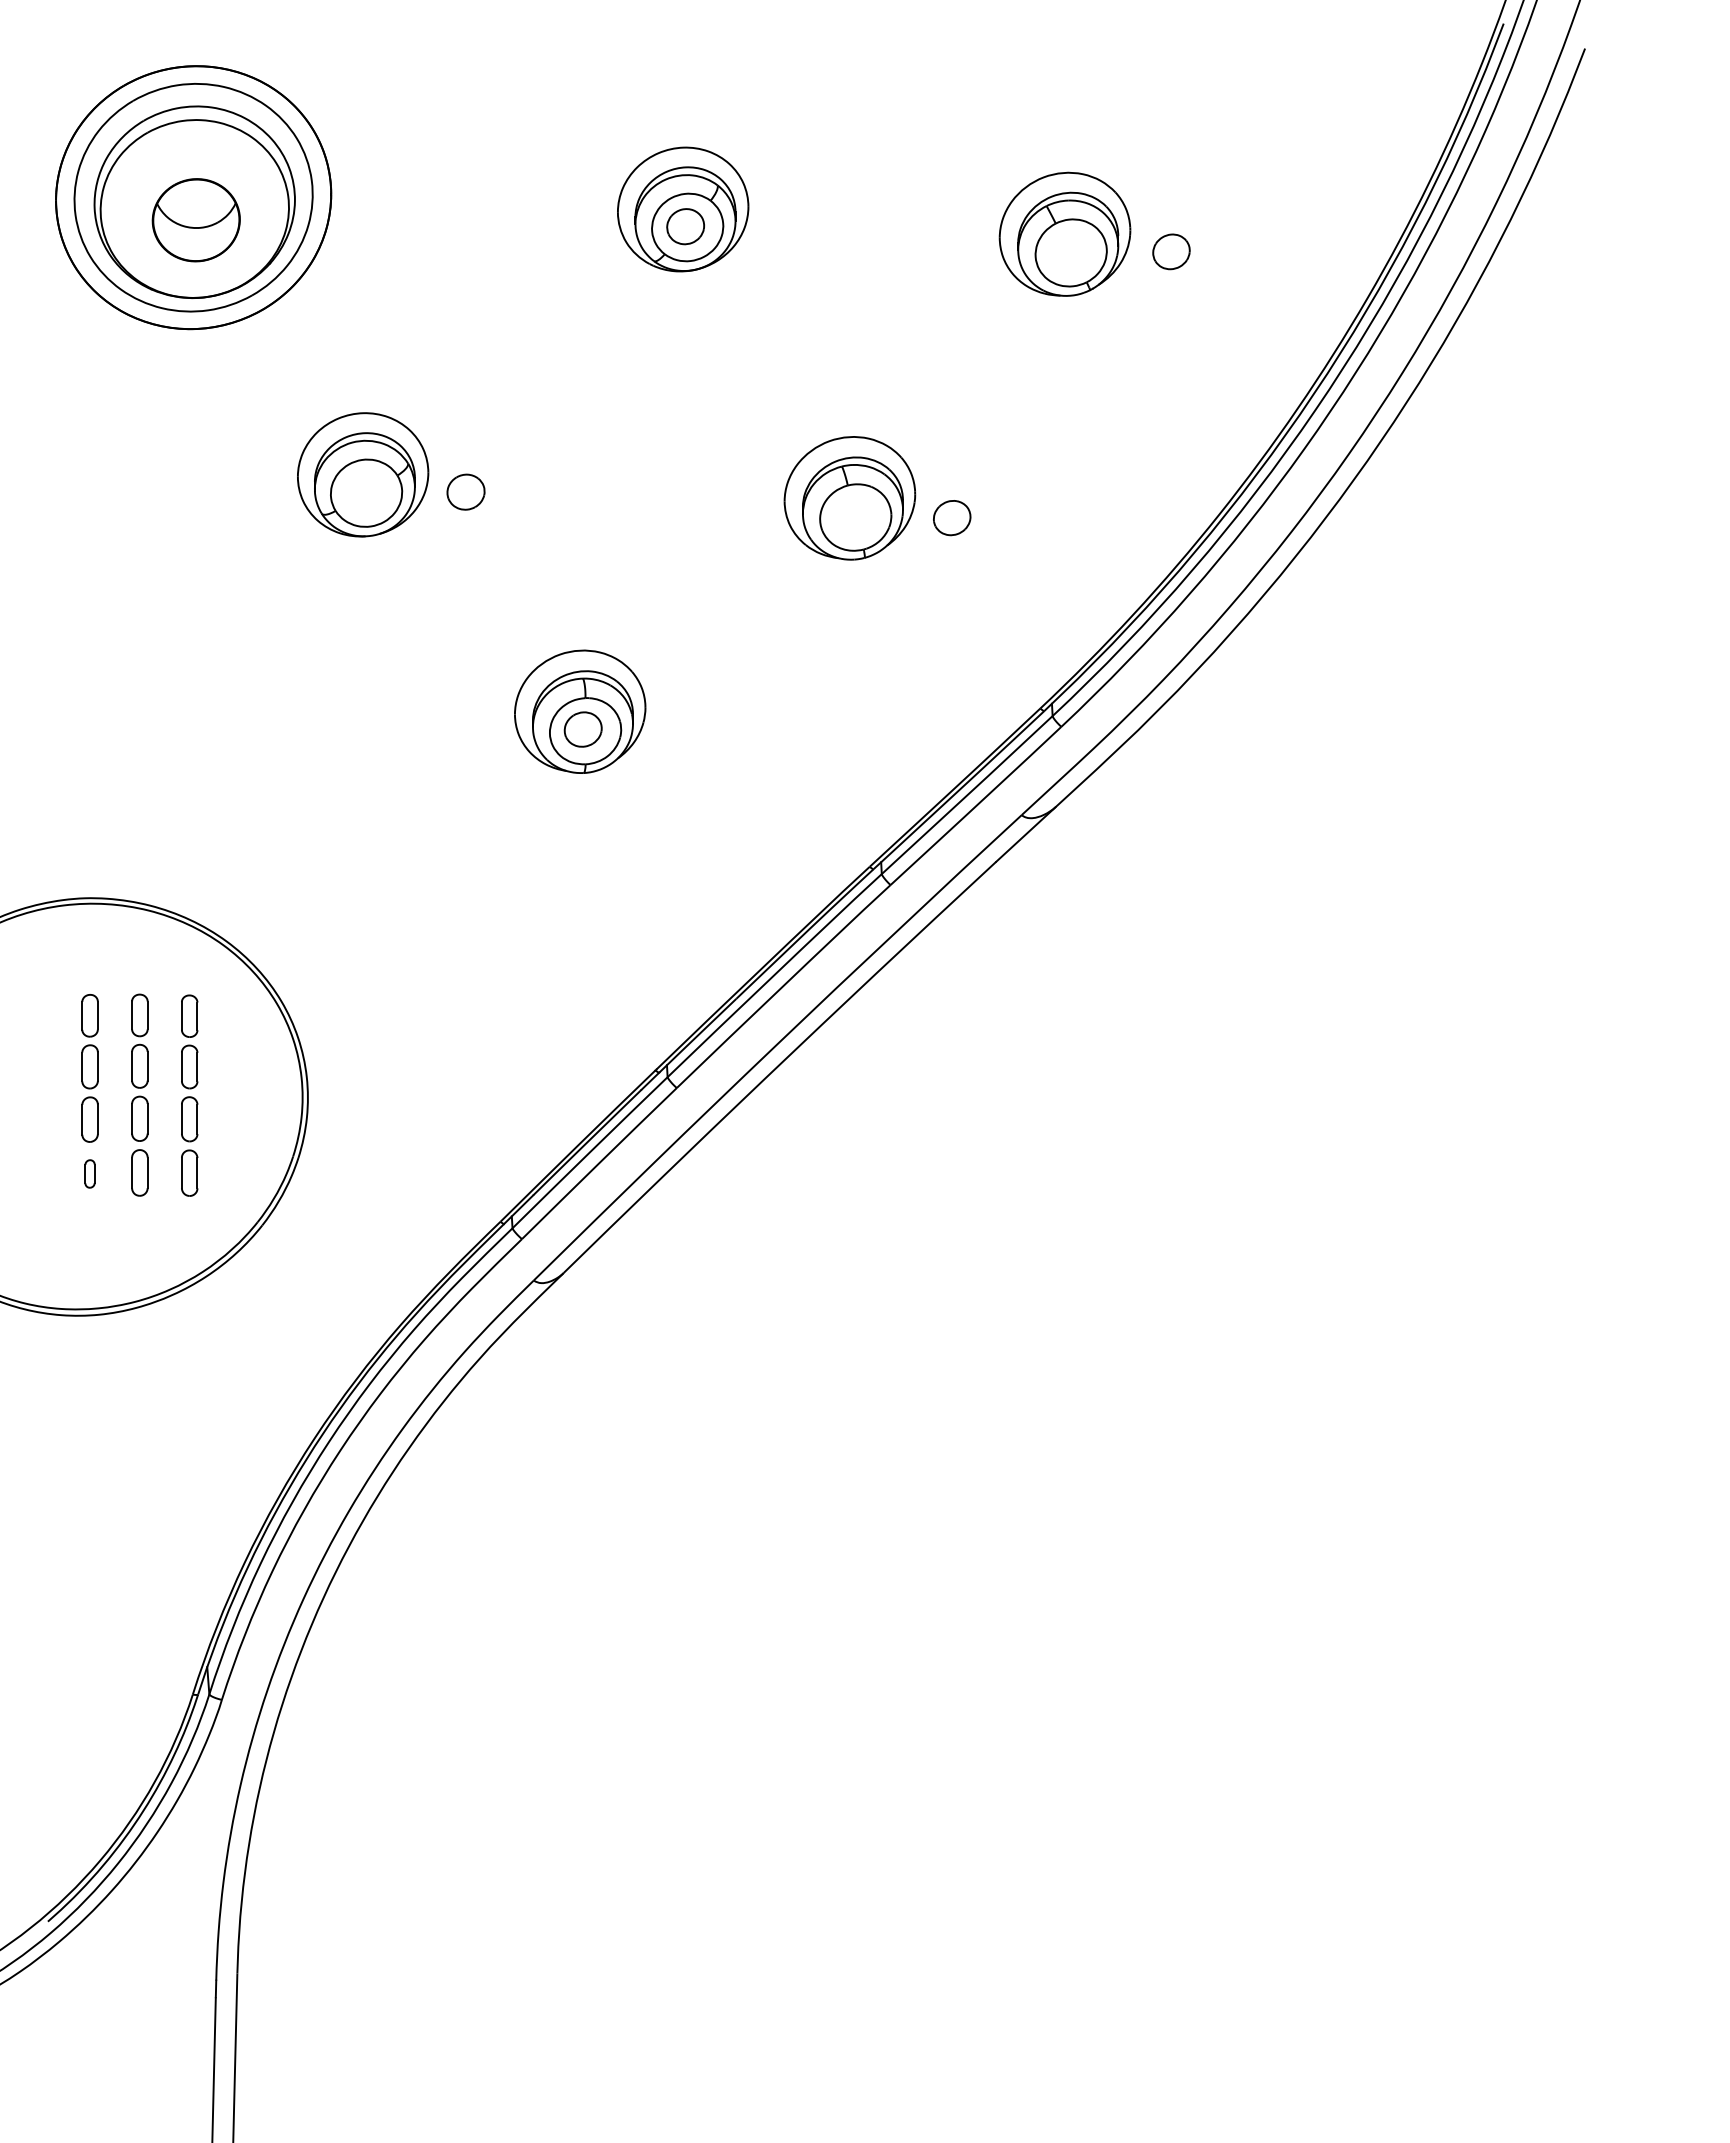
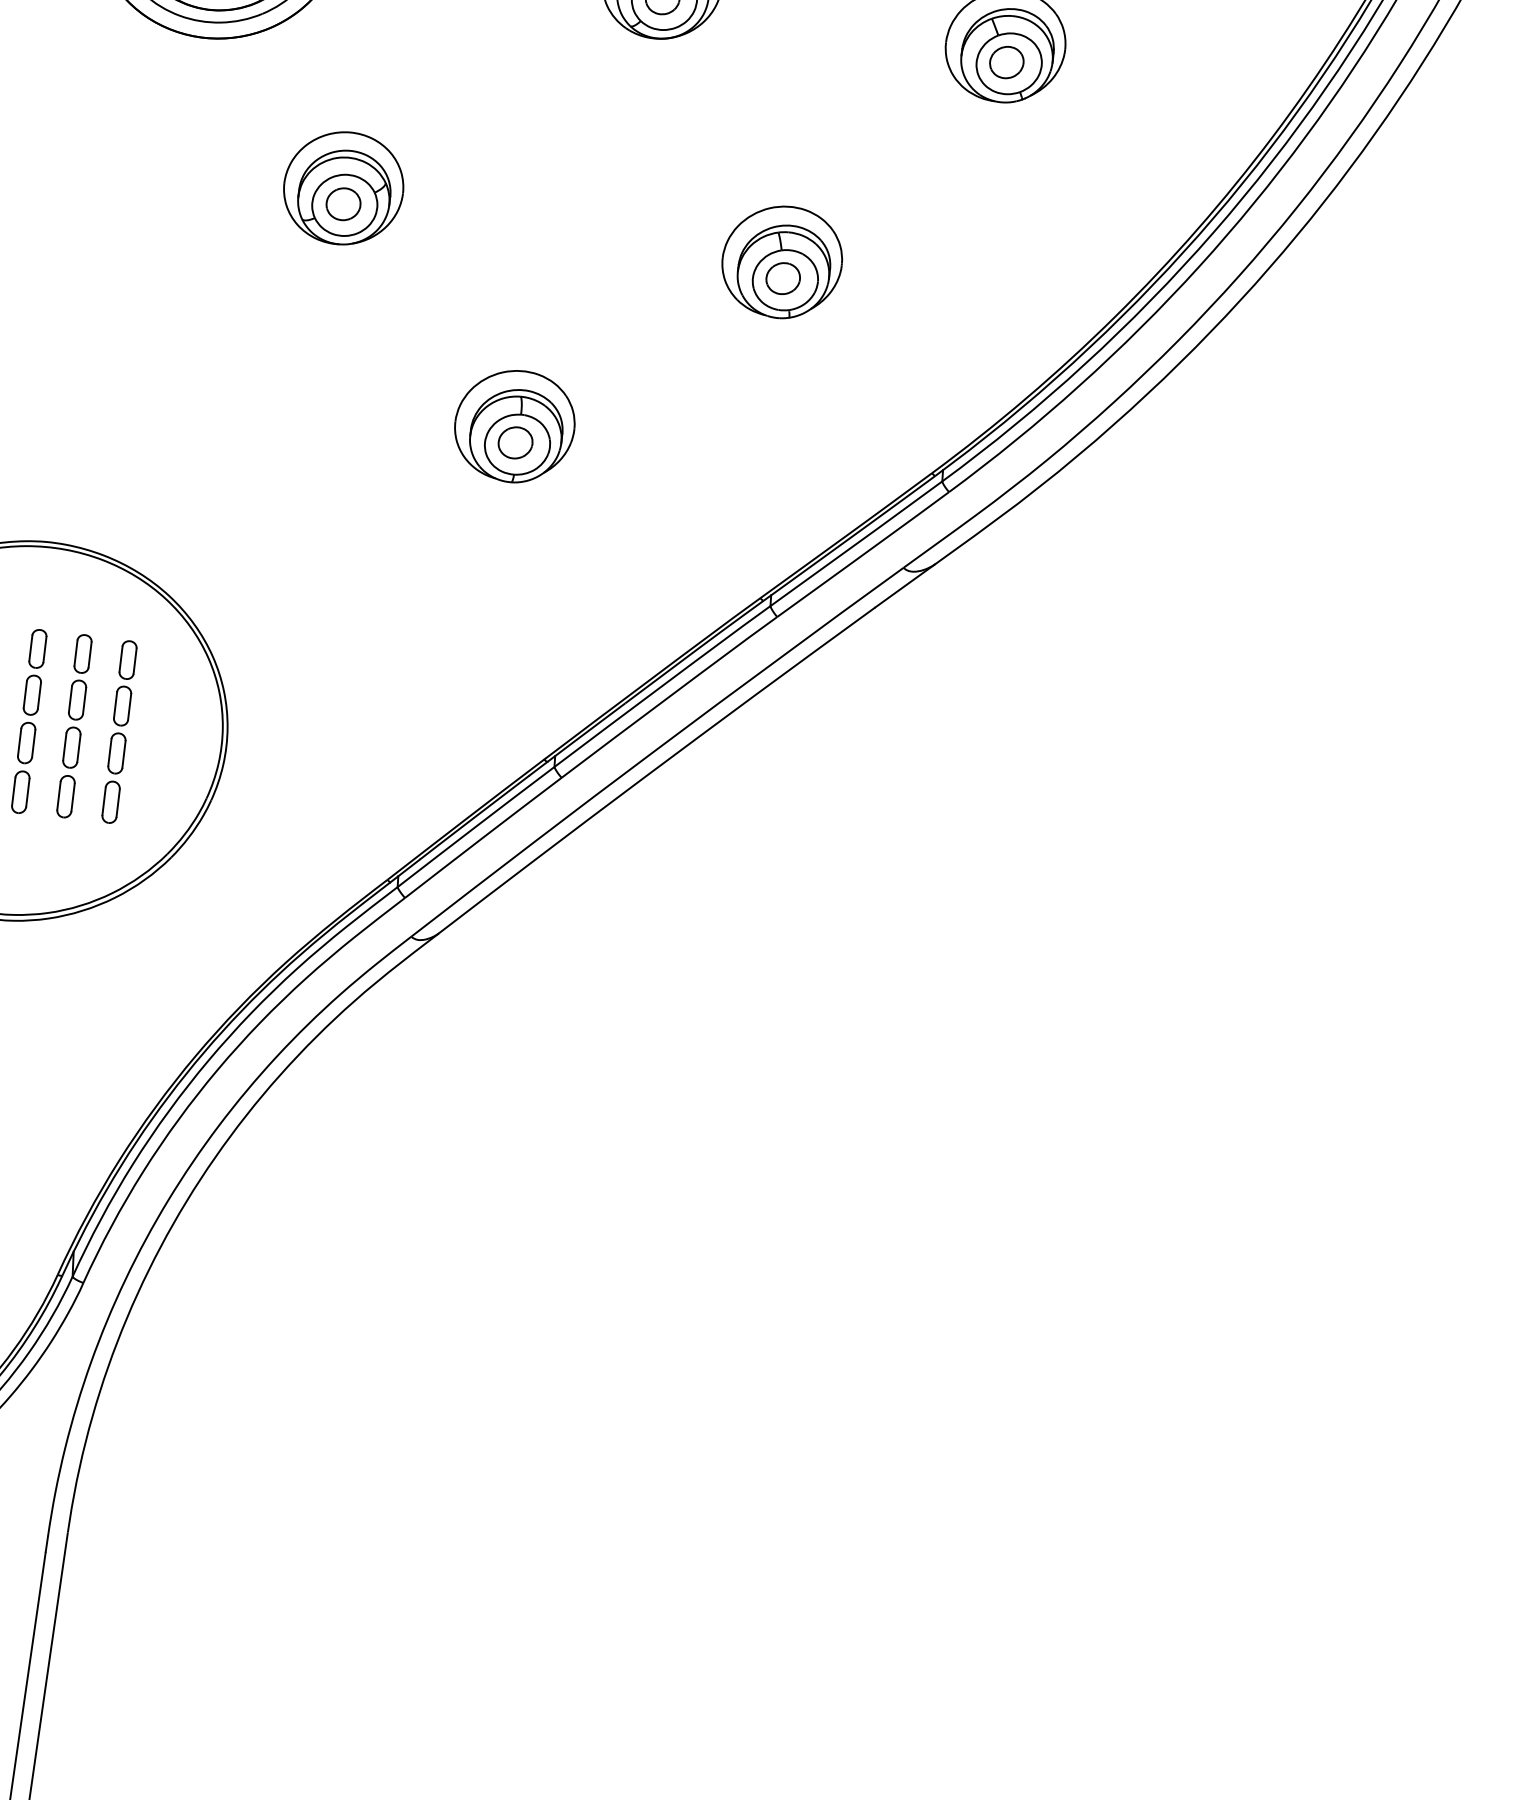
part: (1171, 251) -> (1006, 62), moved
part: (465, 491) -> (343, 203), moved
part: (952, 518) -> (783, 279), moved
part: (89, 1173) -> (20, 791), size x1.67

